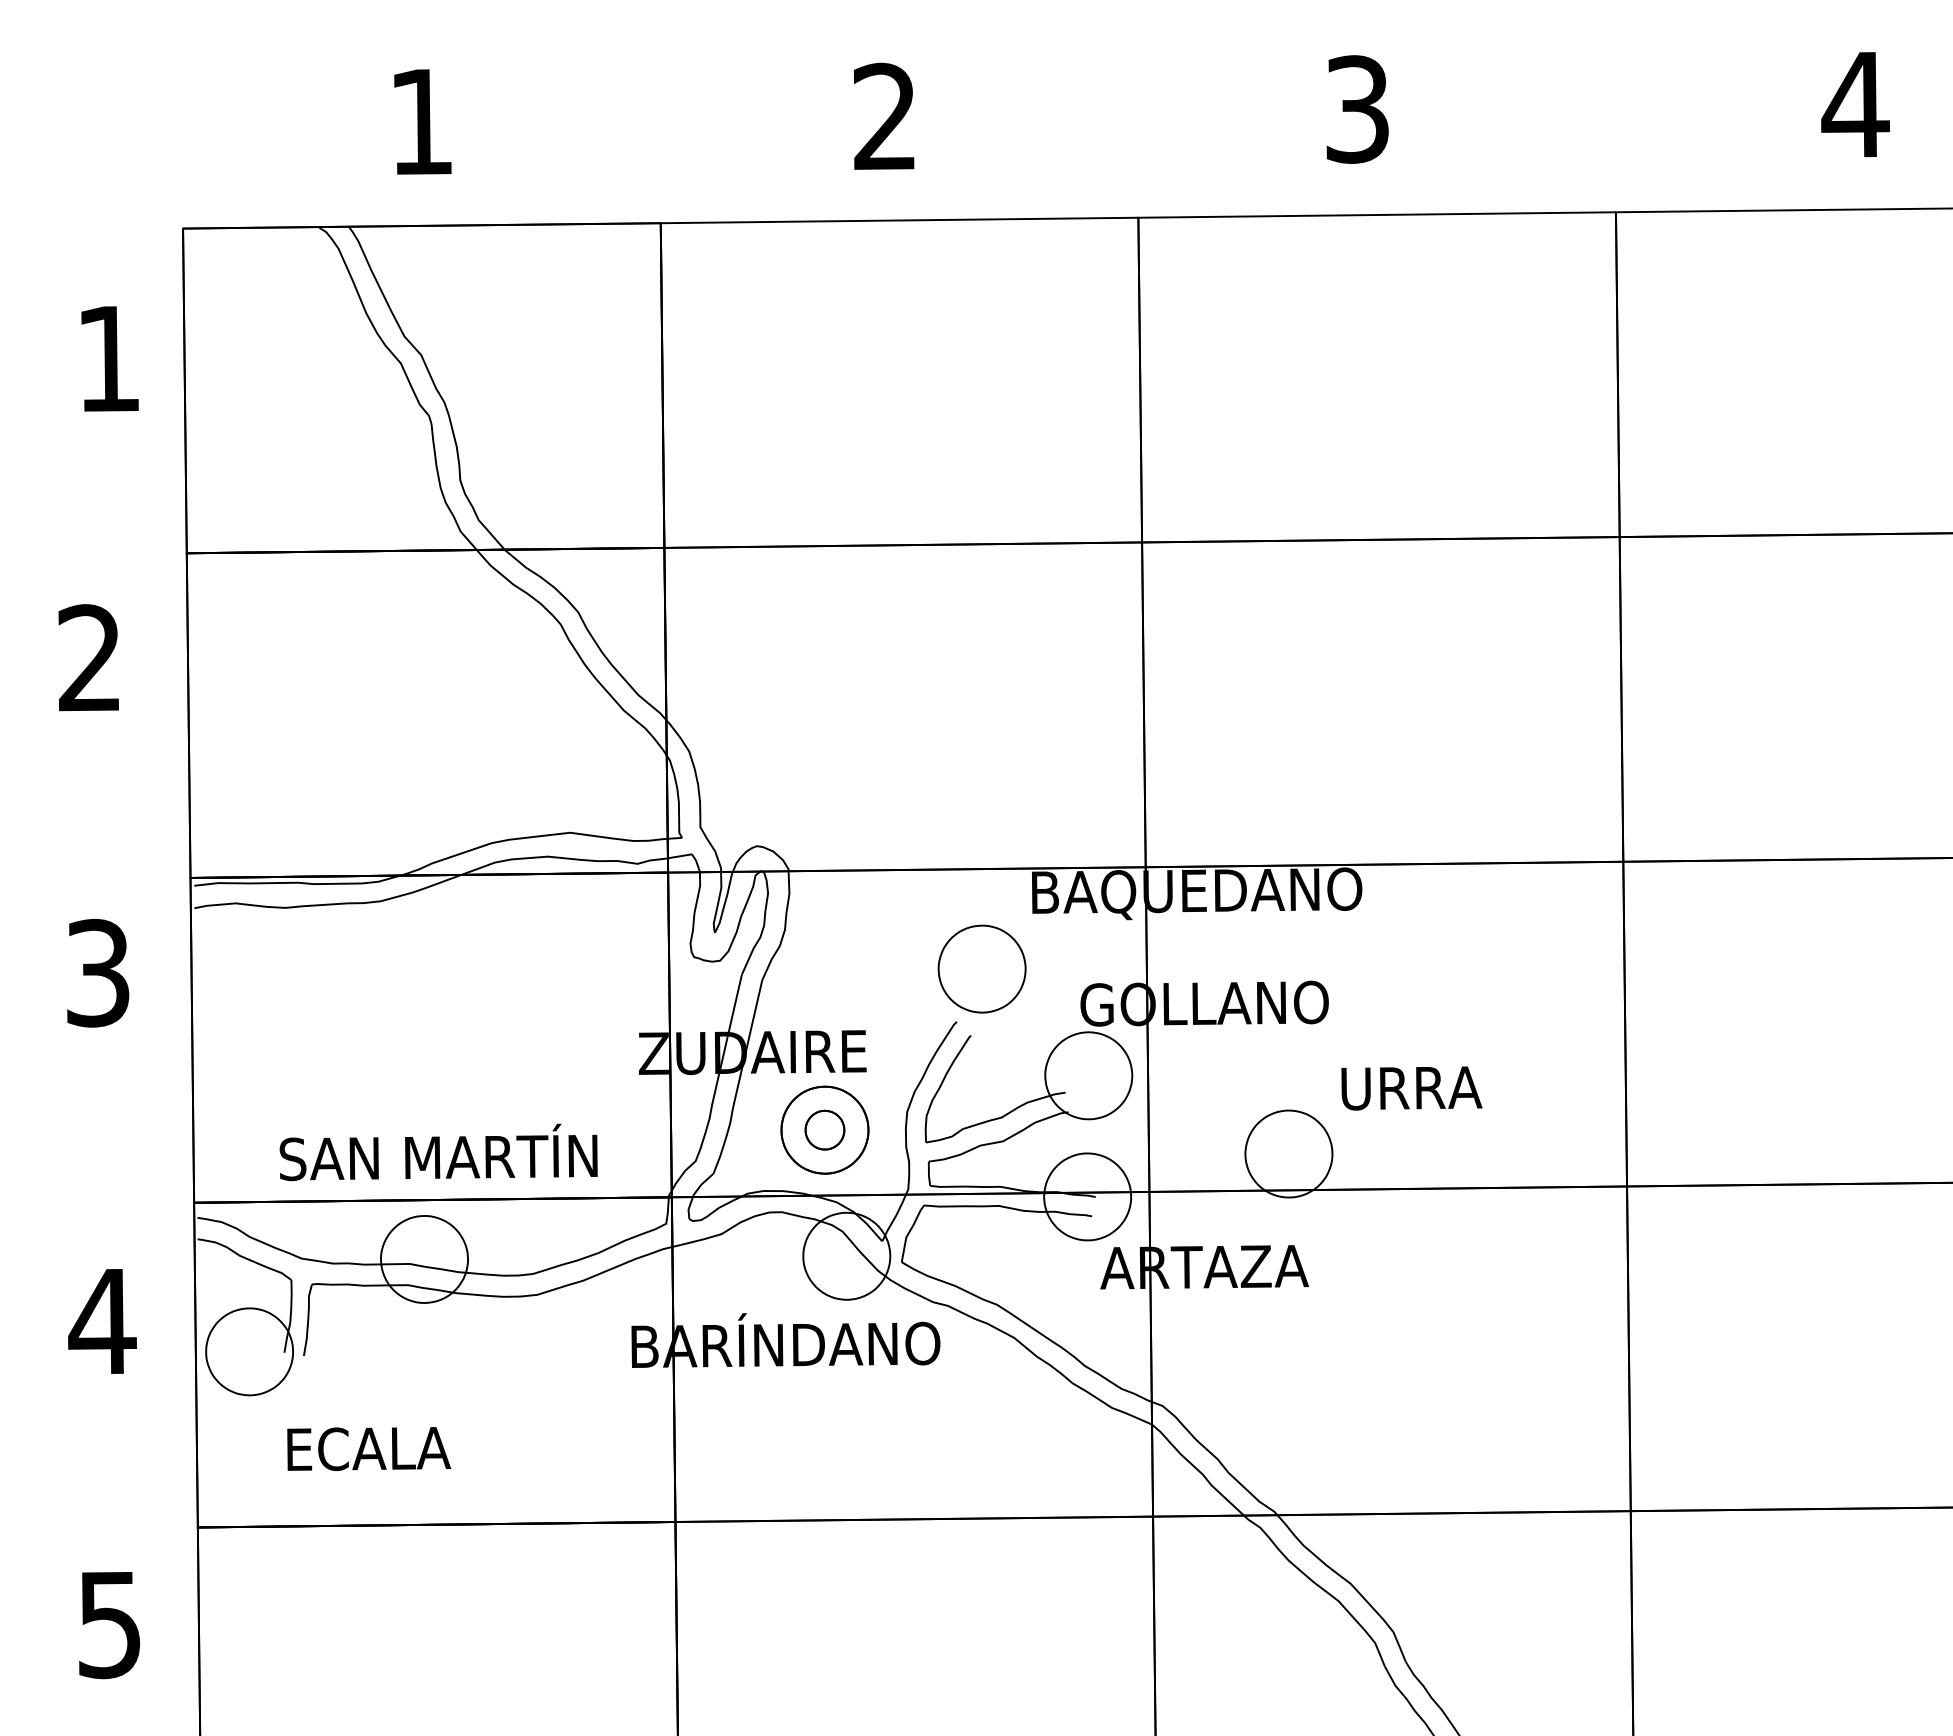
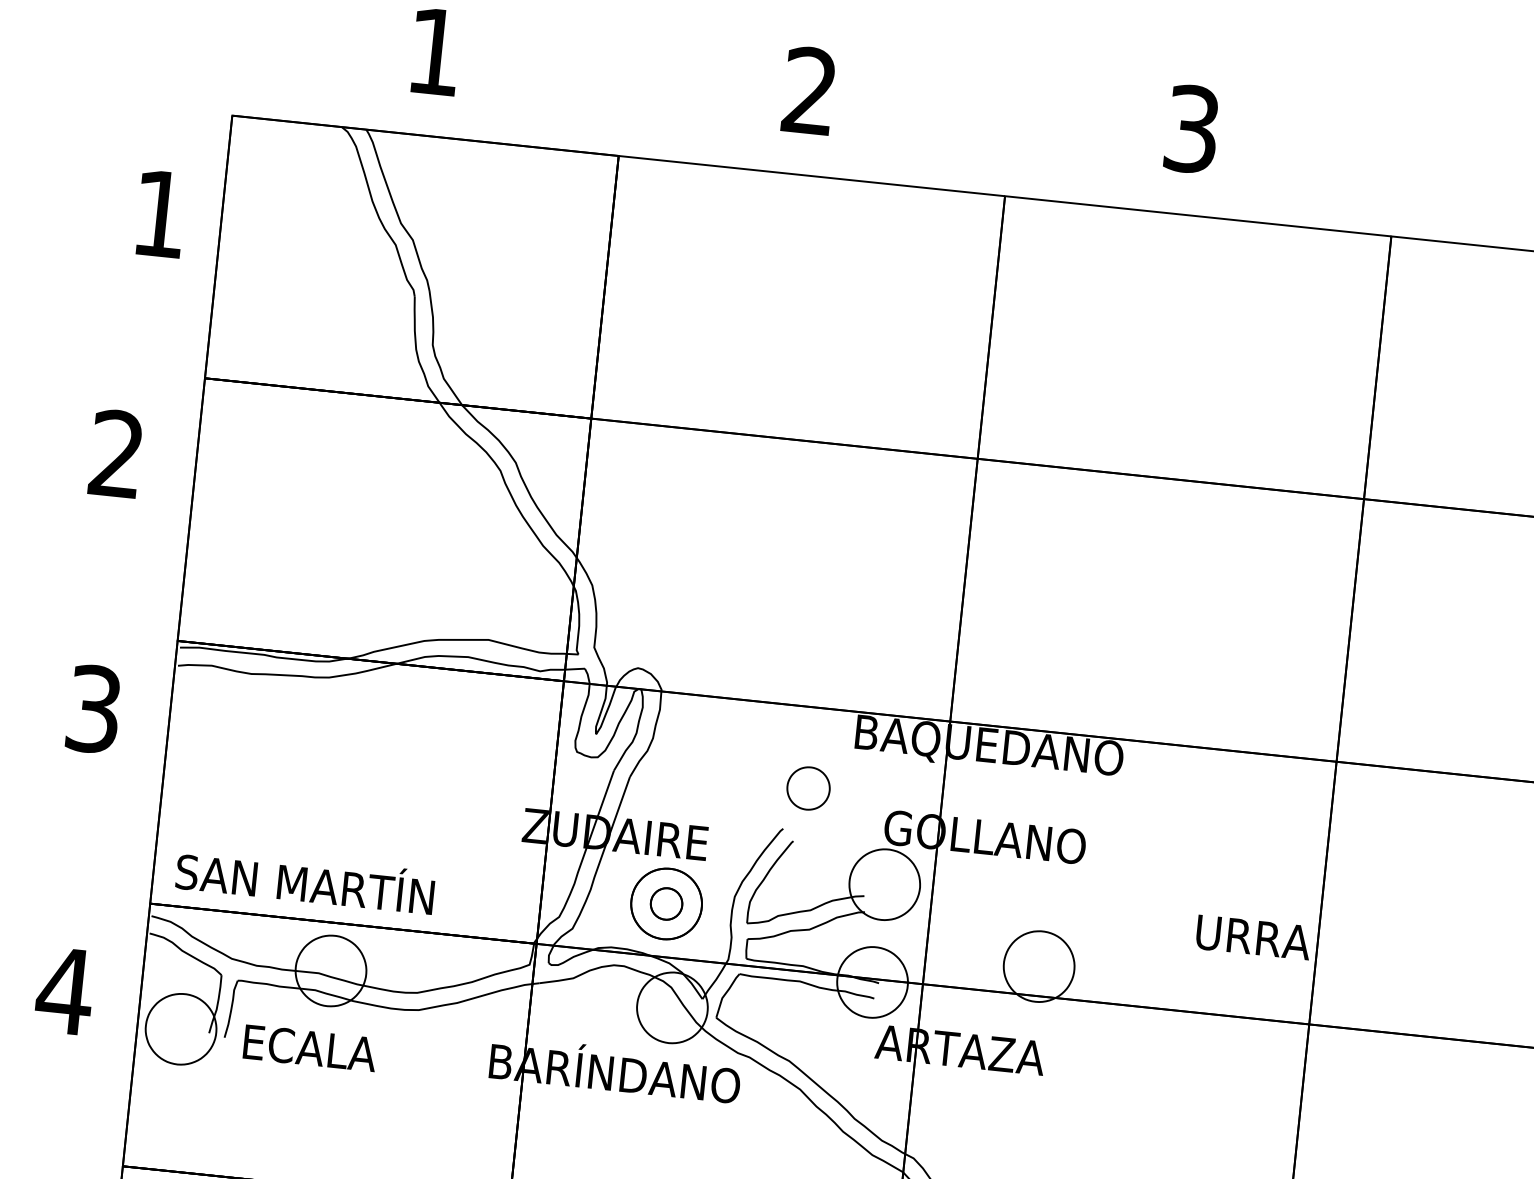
part: (981, 968) -> (808, 788), size x0.6
text: (1411, 1088) -> (1253, 937), moved
text: (438, 1152) -> (305, 880), moved
text: (369, 1449) -> (310, 1048), moved

